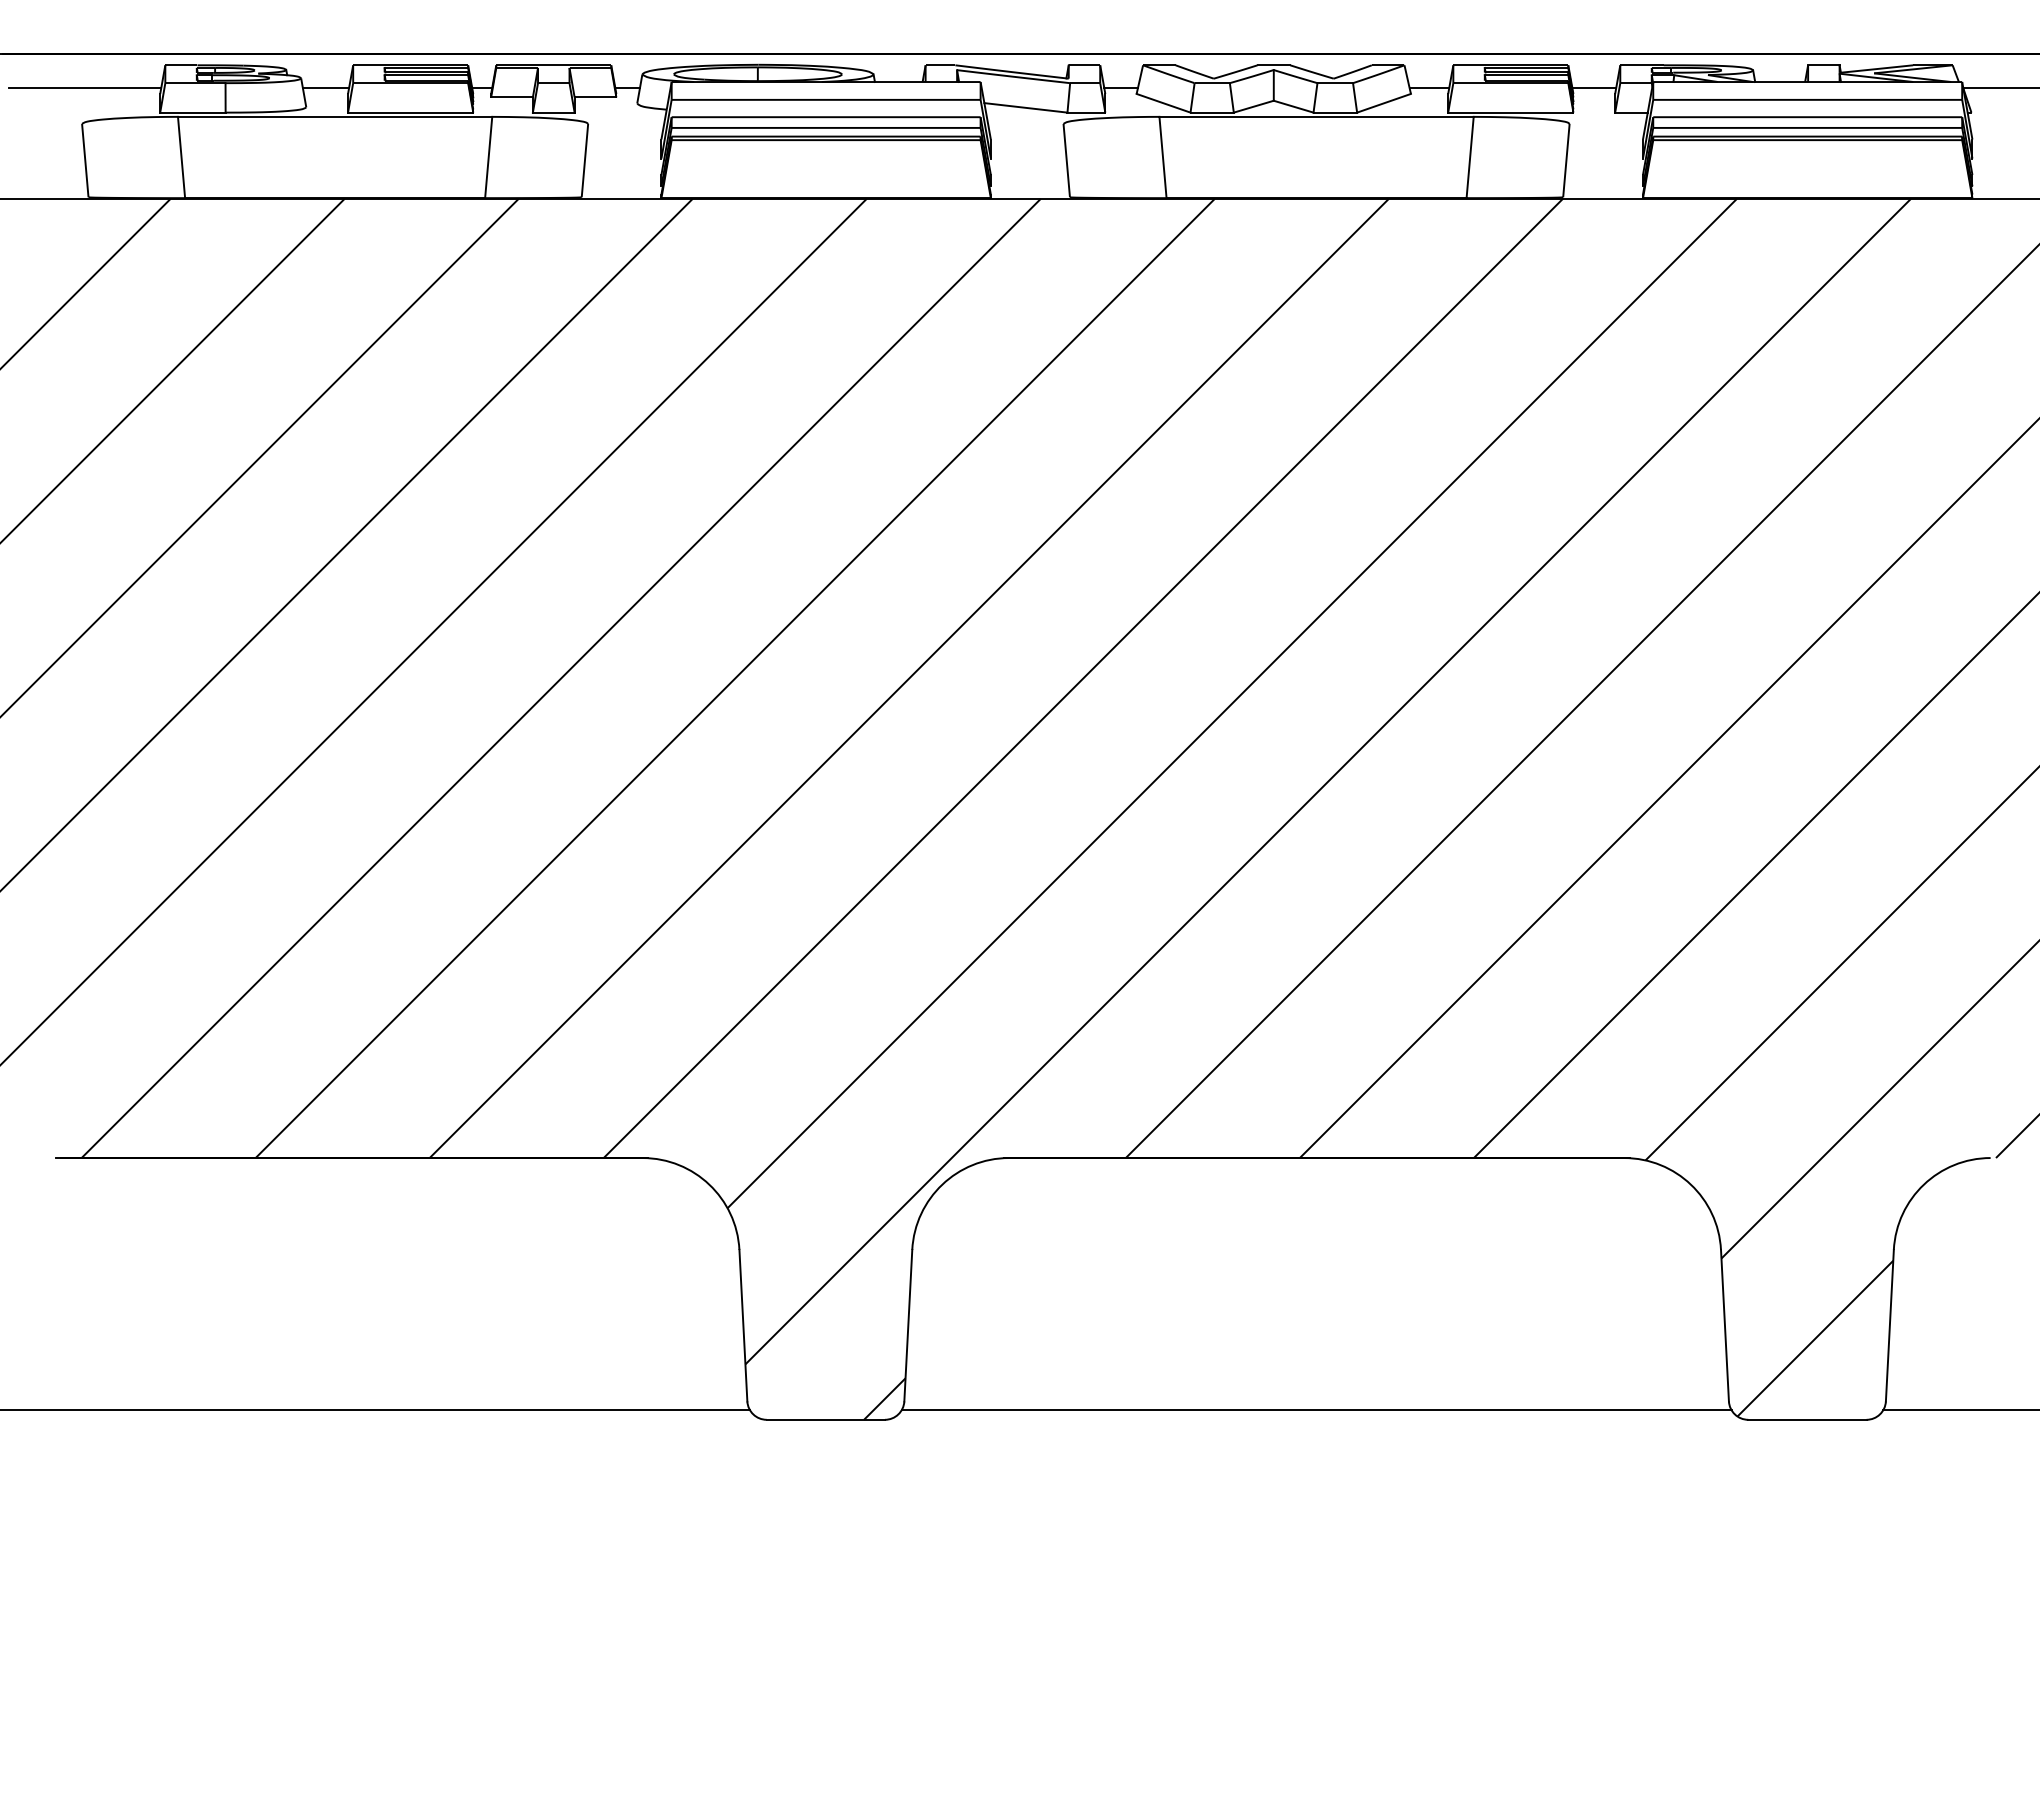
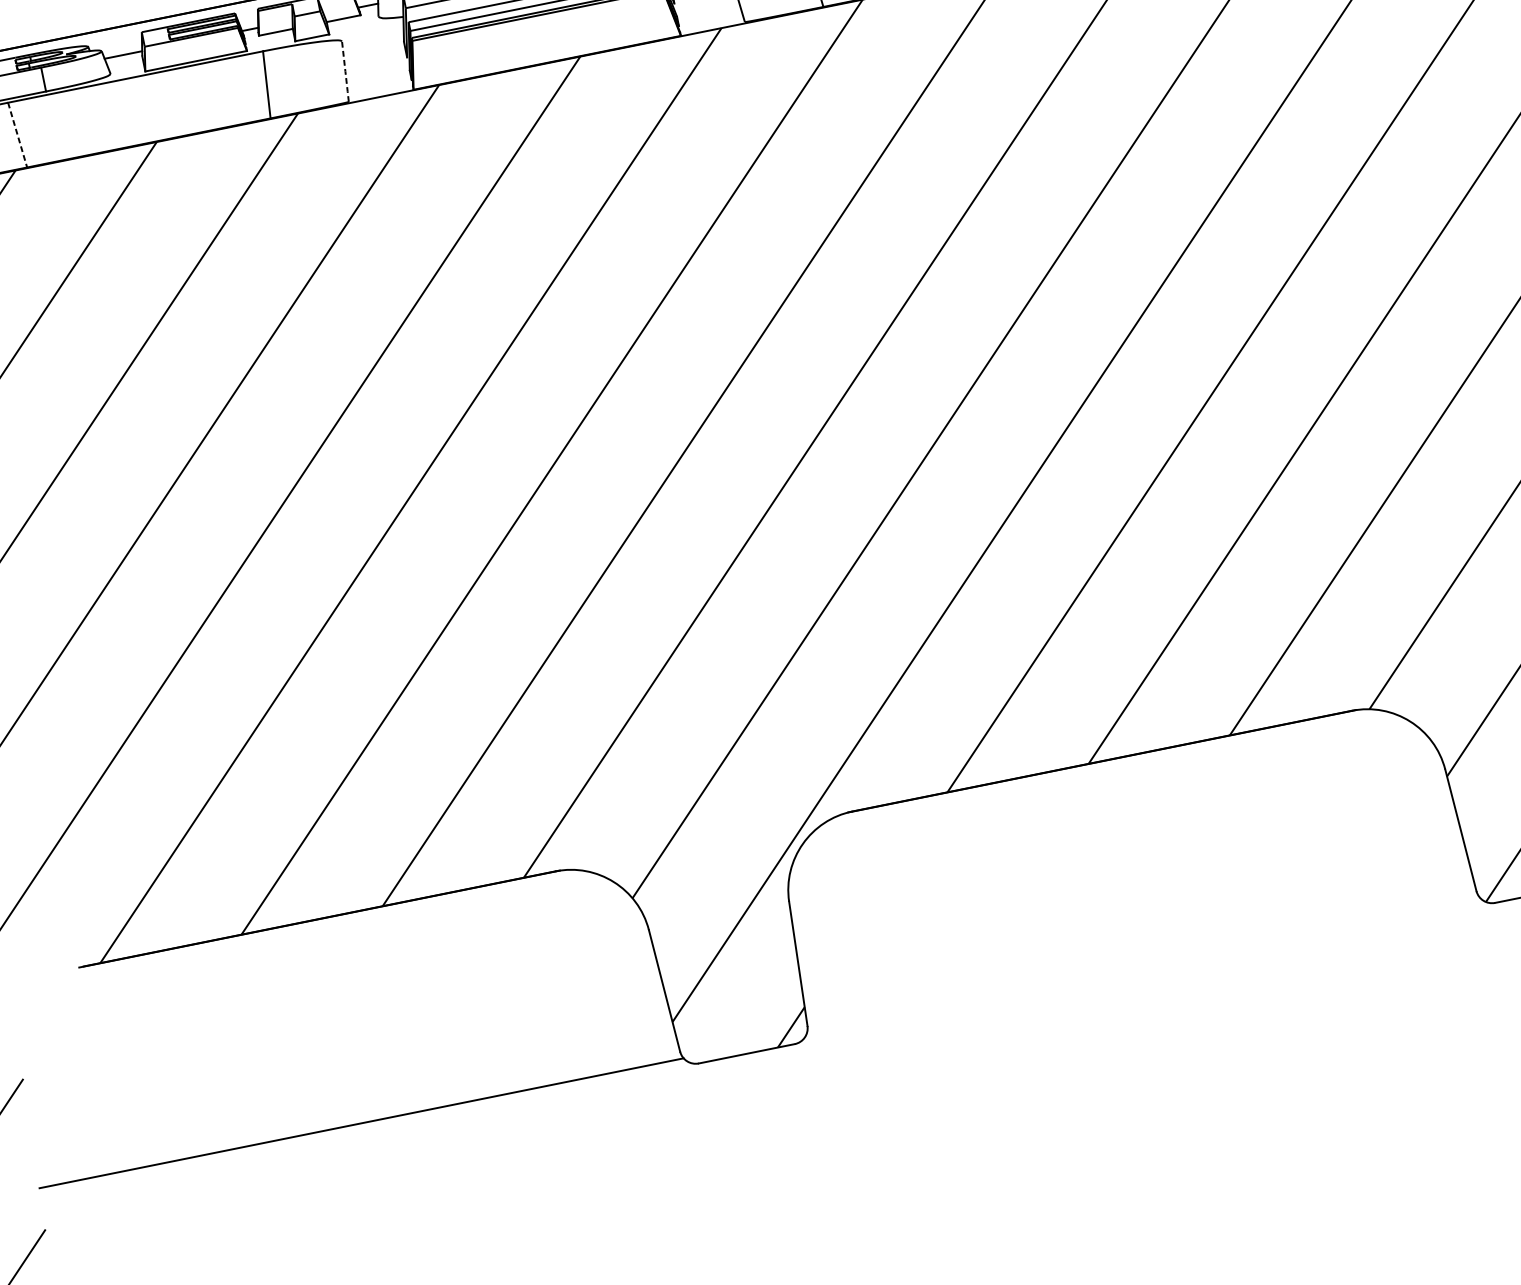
line: (181, 157) -> (17, 135), solid -> dashed
line: (584, 160) -> (345, 71), solid -> dashed
line: (1316, 1410) -> (1143, 965), removed

